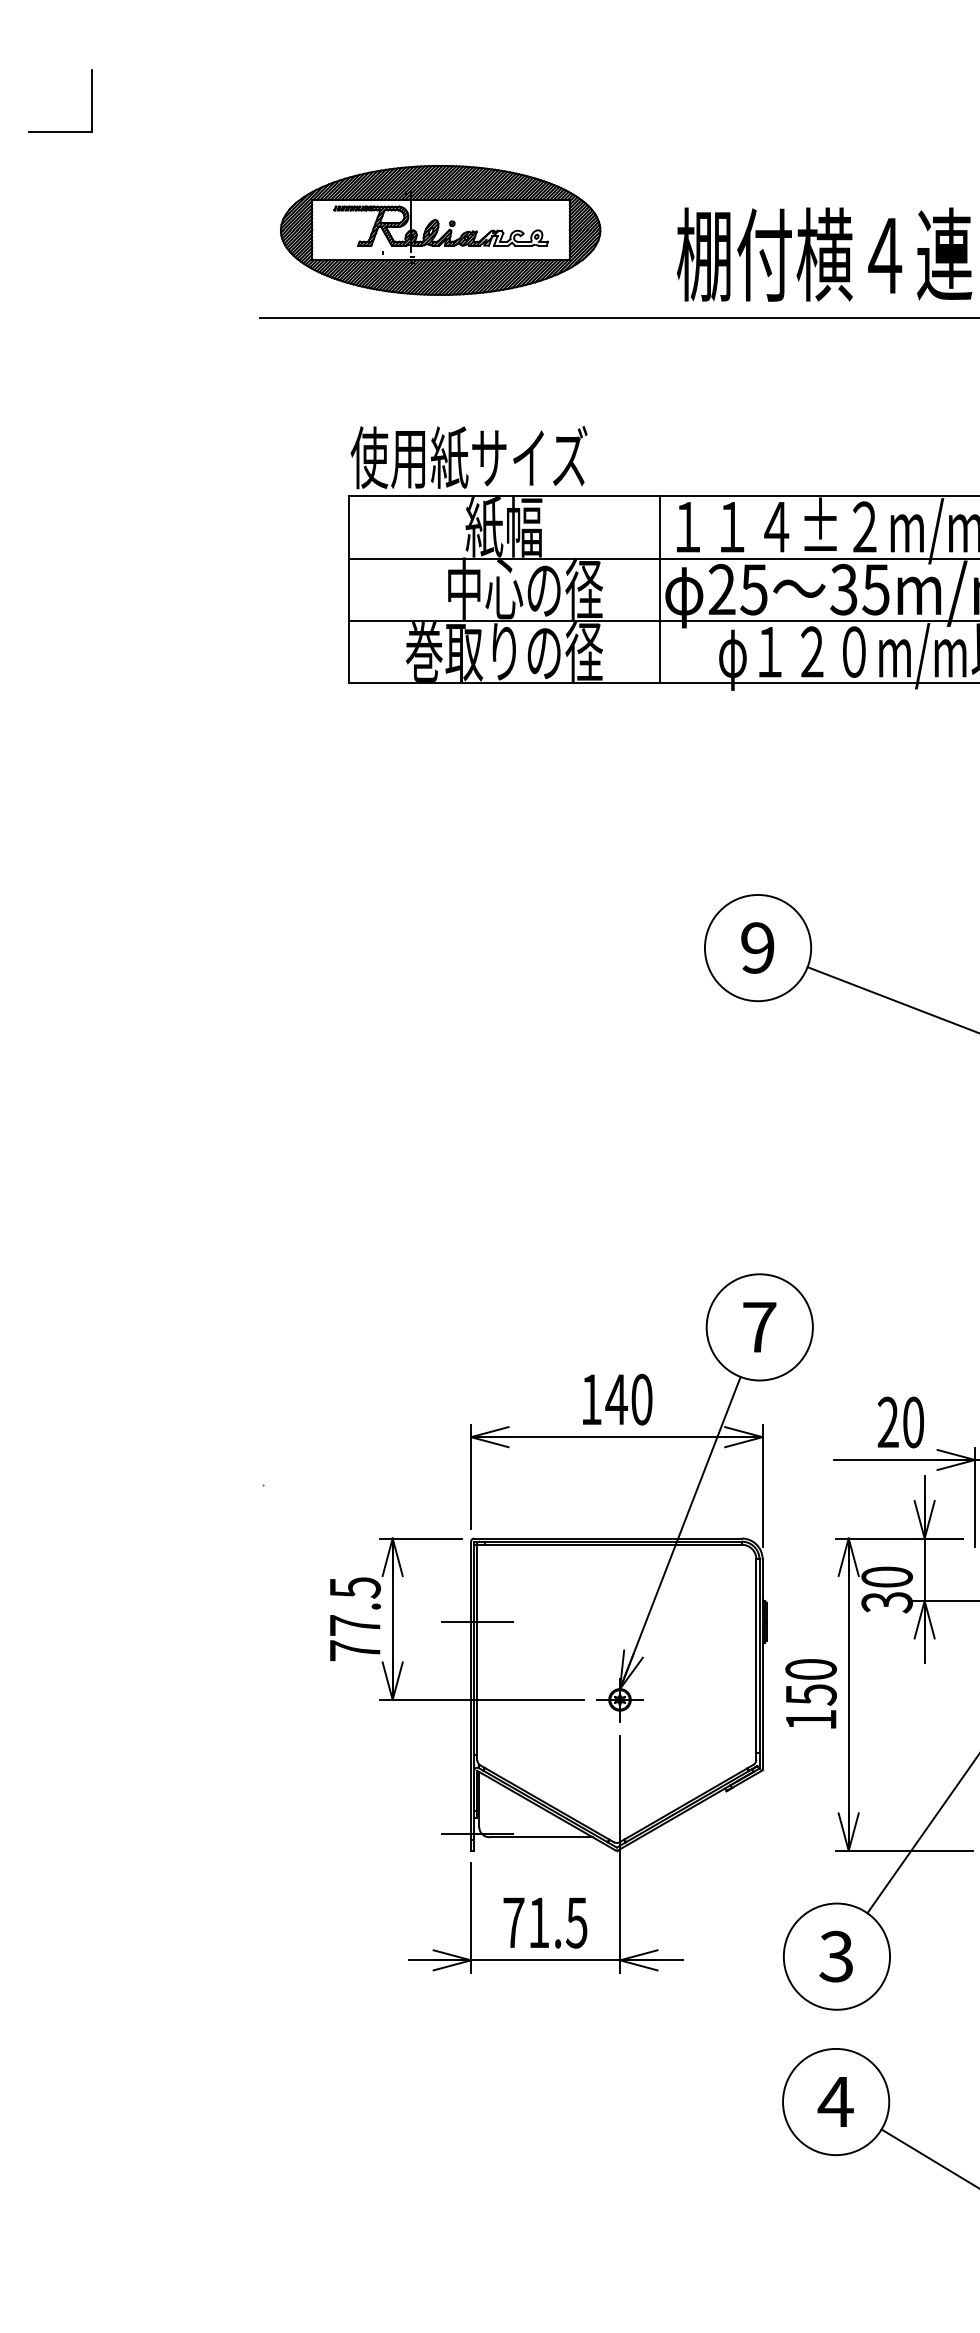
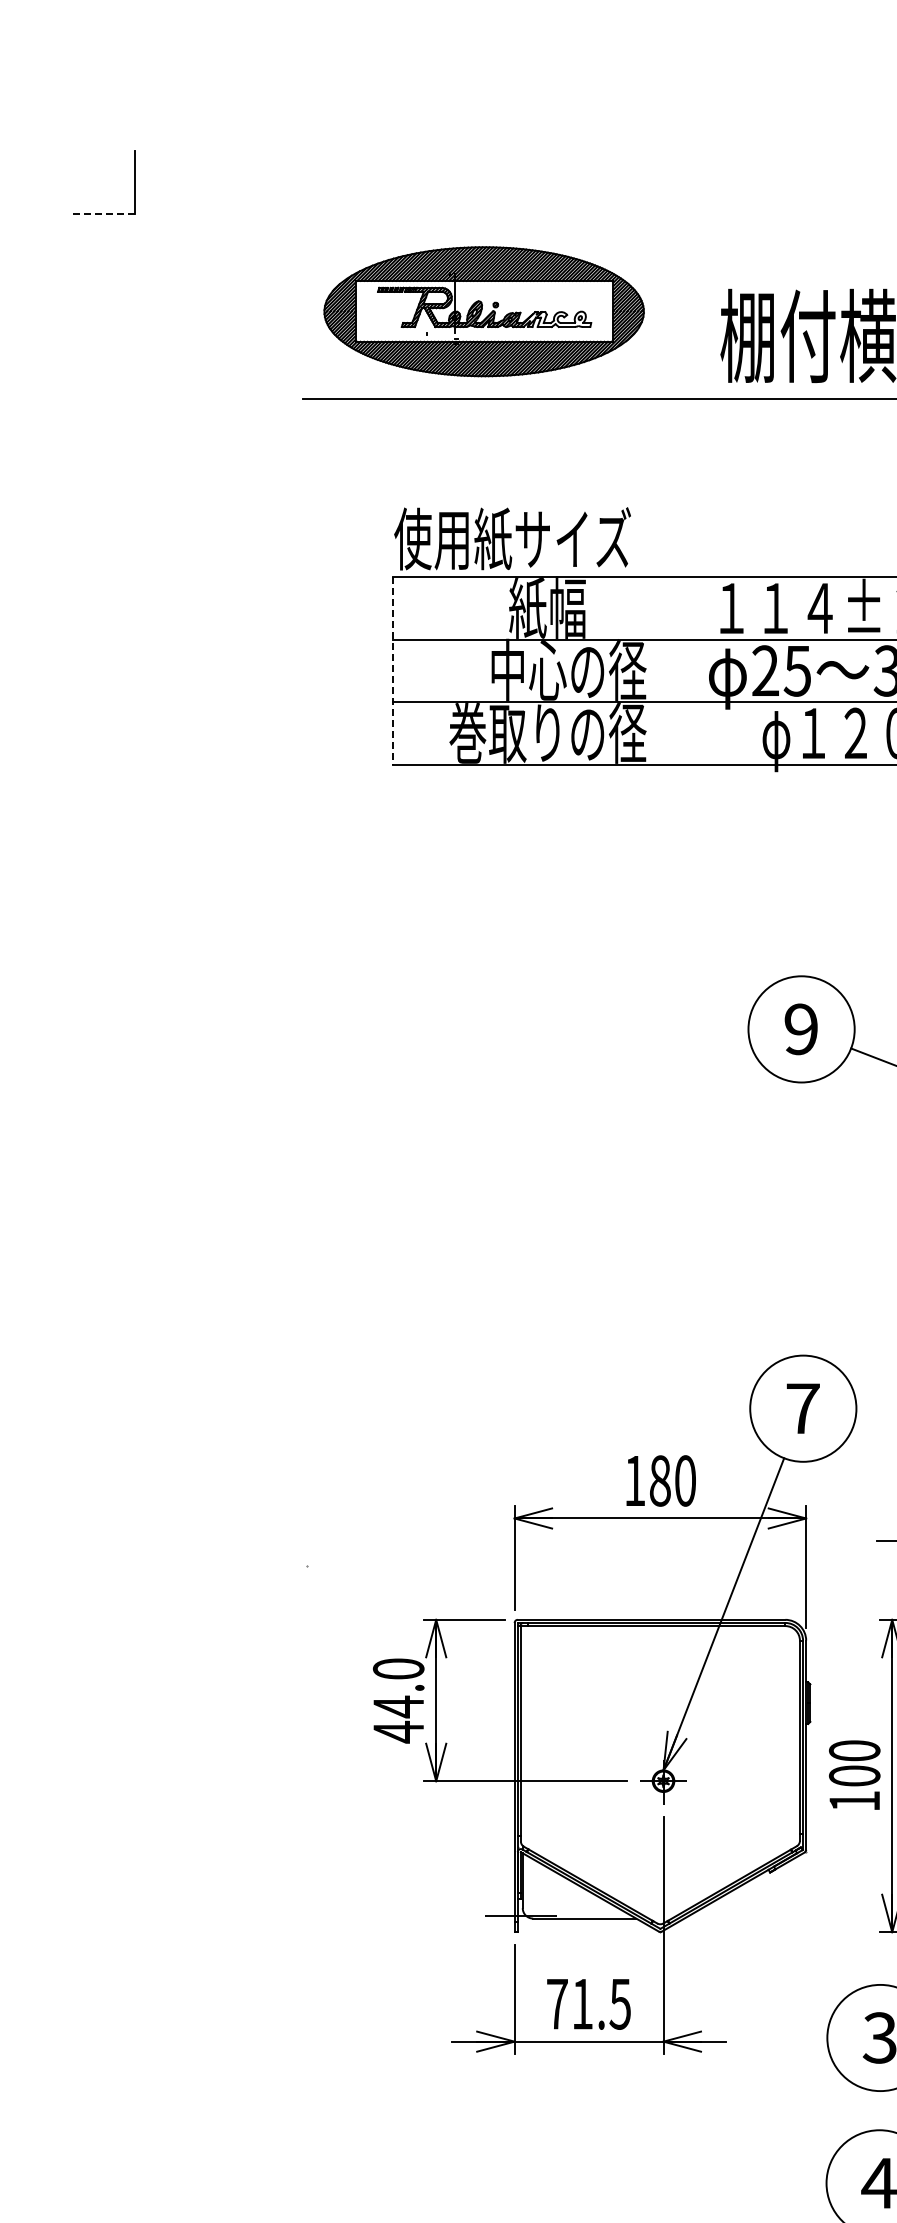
line: (60, 132) -> (104, 213), solid -> dashed
line: (349, 589) -> (393, 670), solid -> dashed
line: (659, 589) -> (703, 670), removed
text: (616, 1399) -> (660, 1480), 140 -> 180
text: (354, 1619) -> (398, 1700), 77.5 -> 44.0
line: (477, 1621) -> (521, 1702), removed
text: (810, 1694) -> (854, 1775), 150 -> 100

